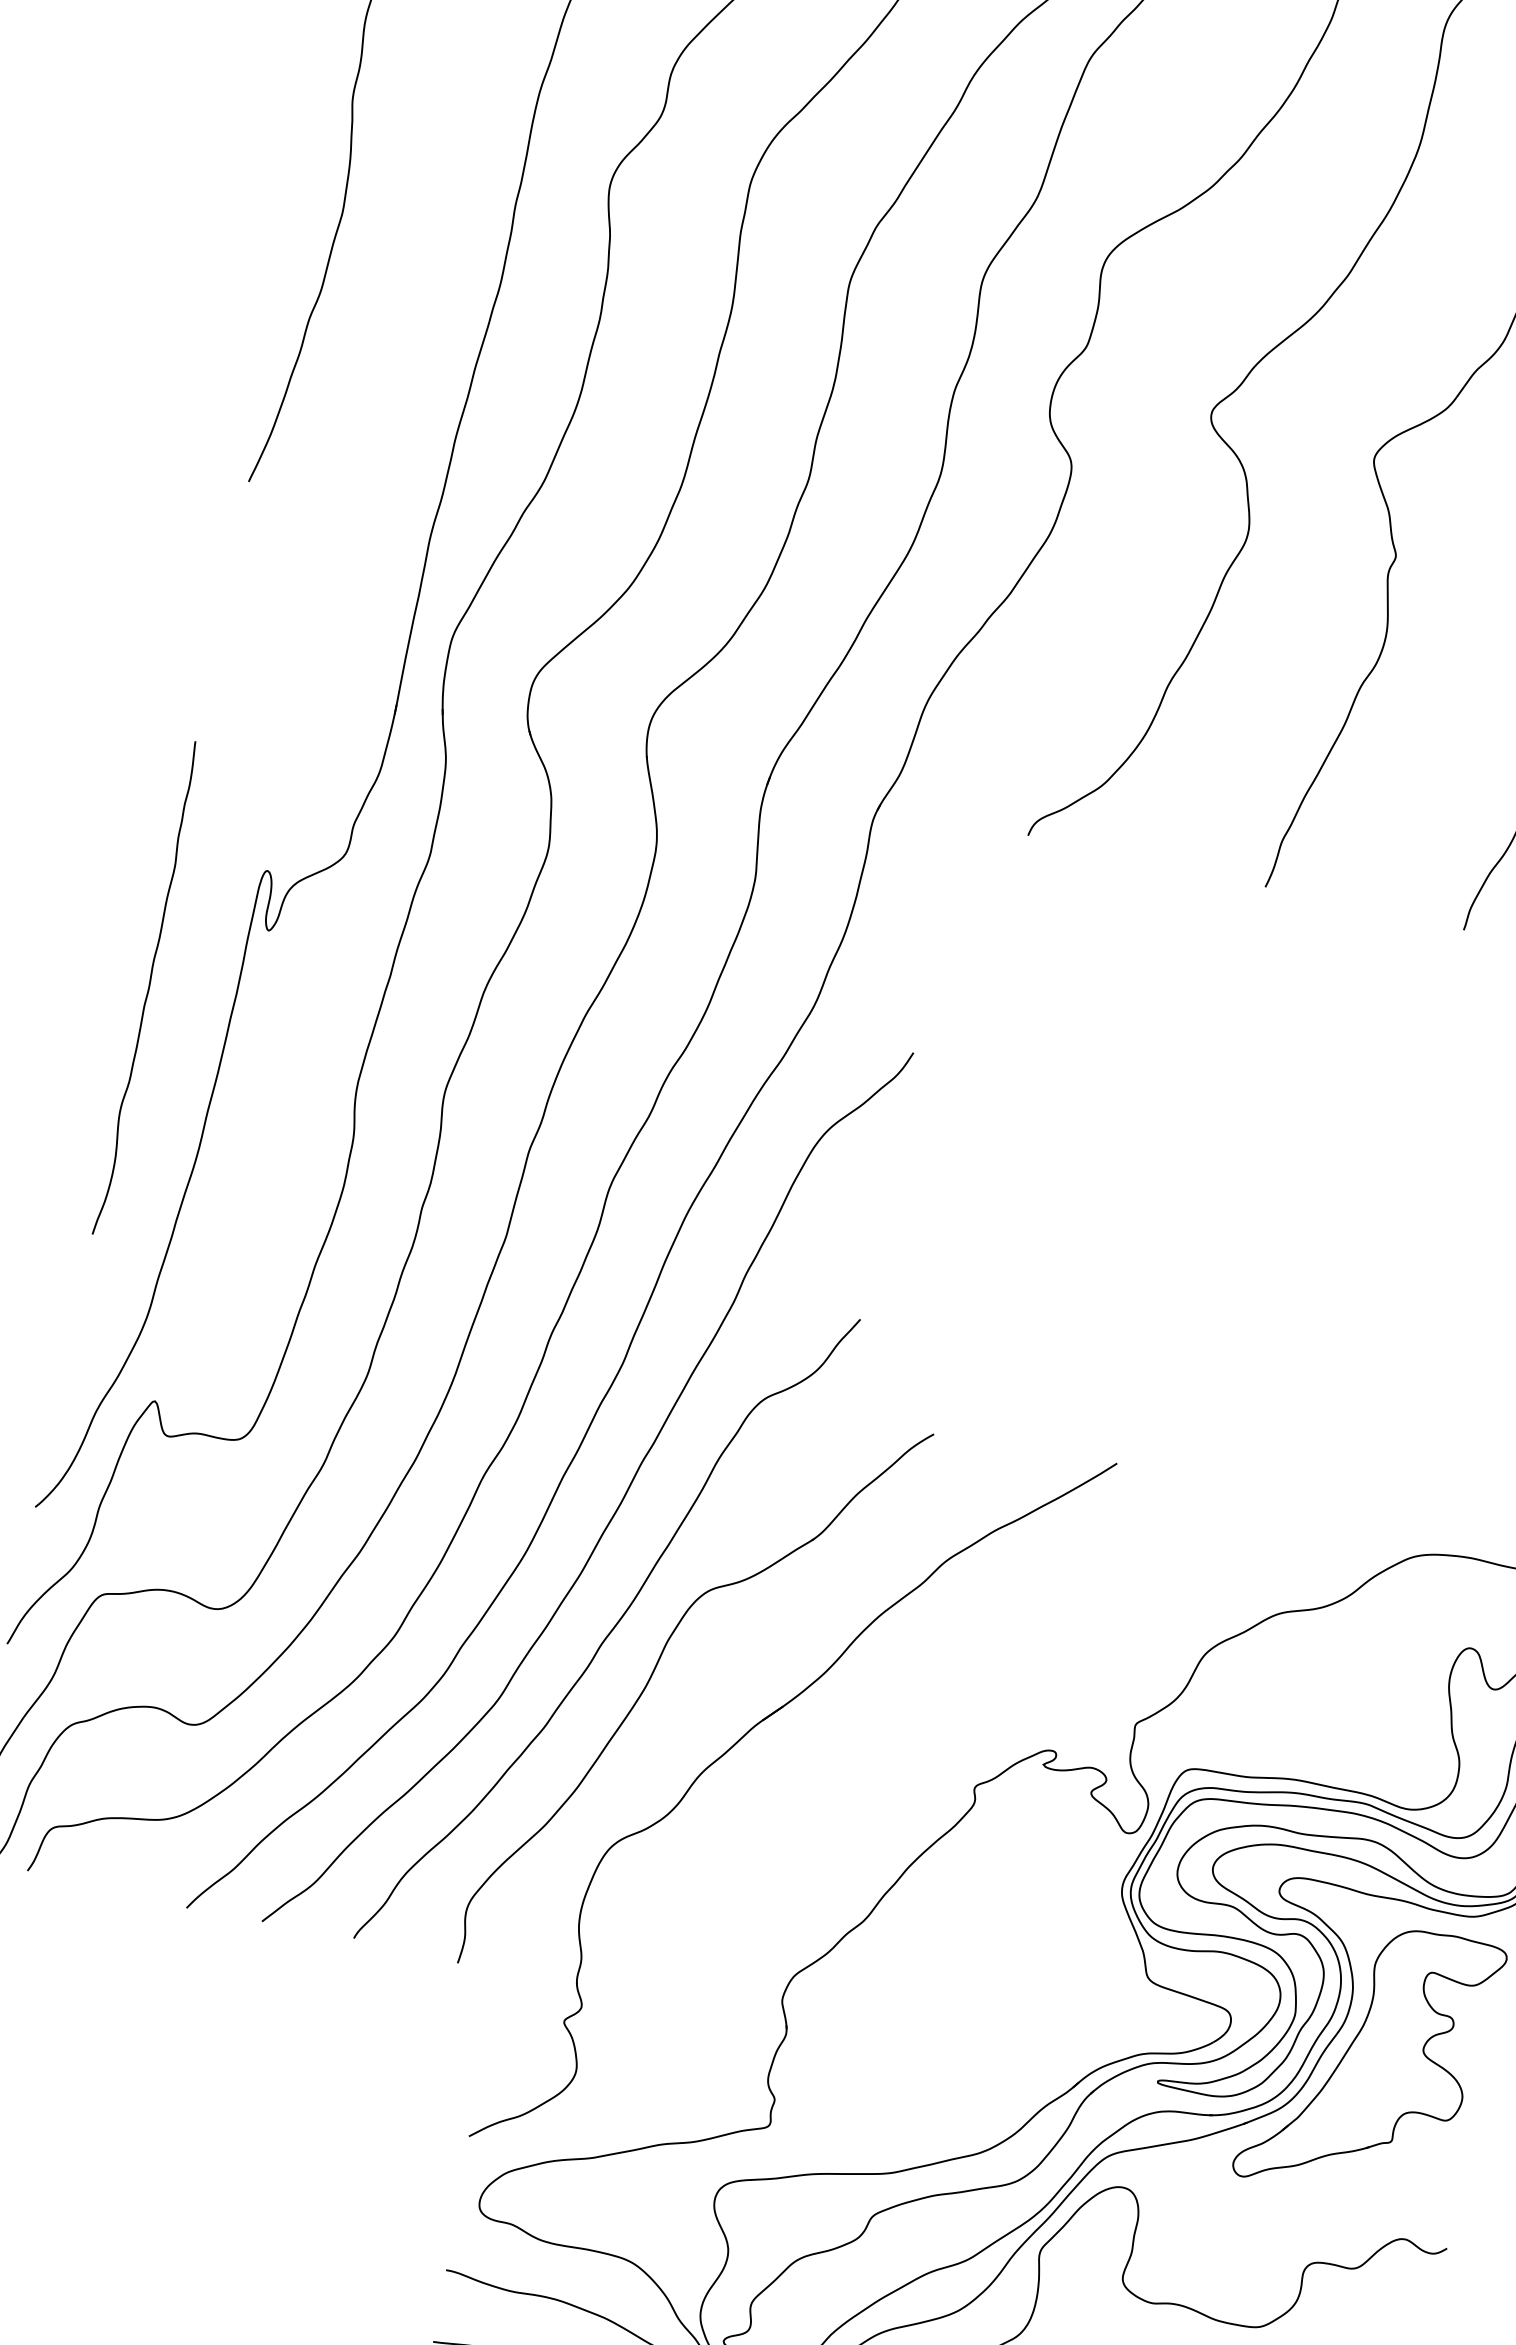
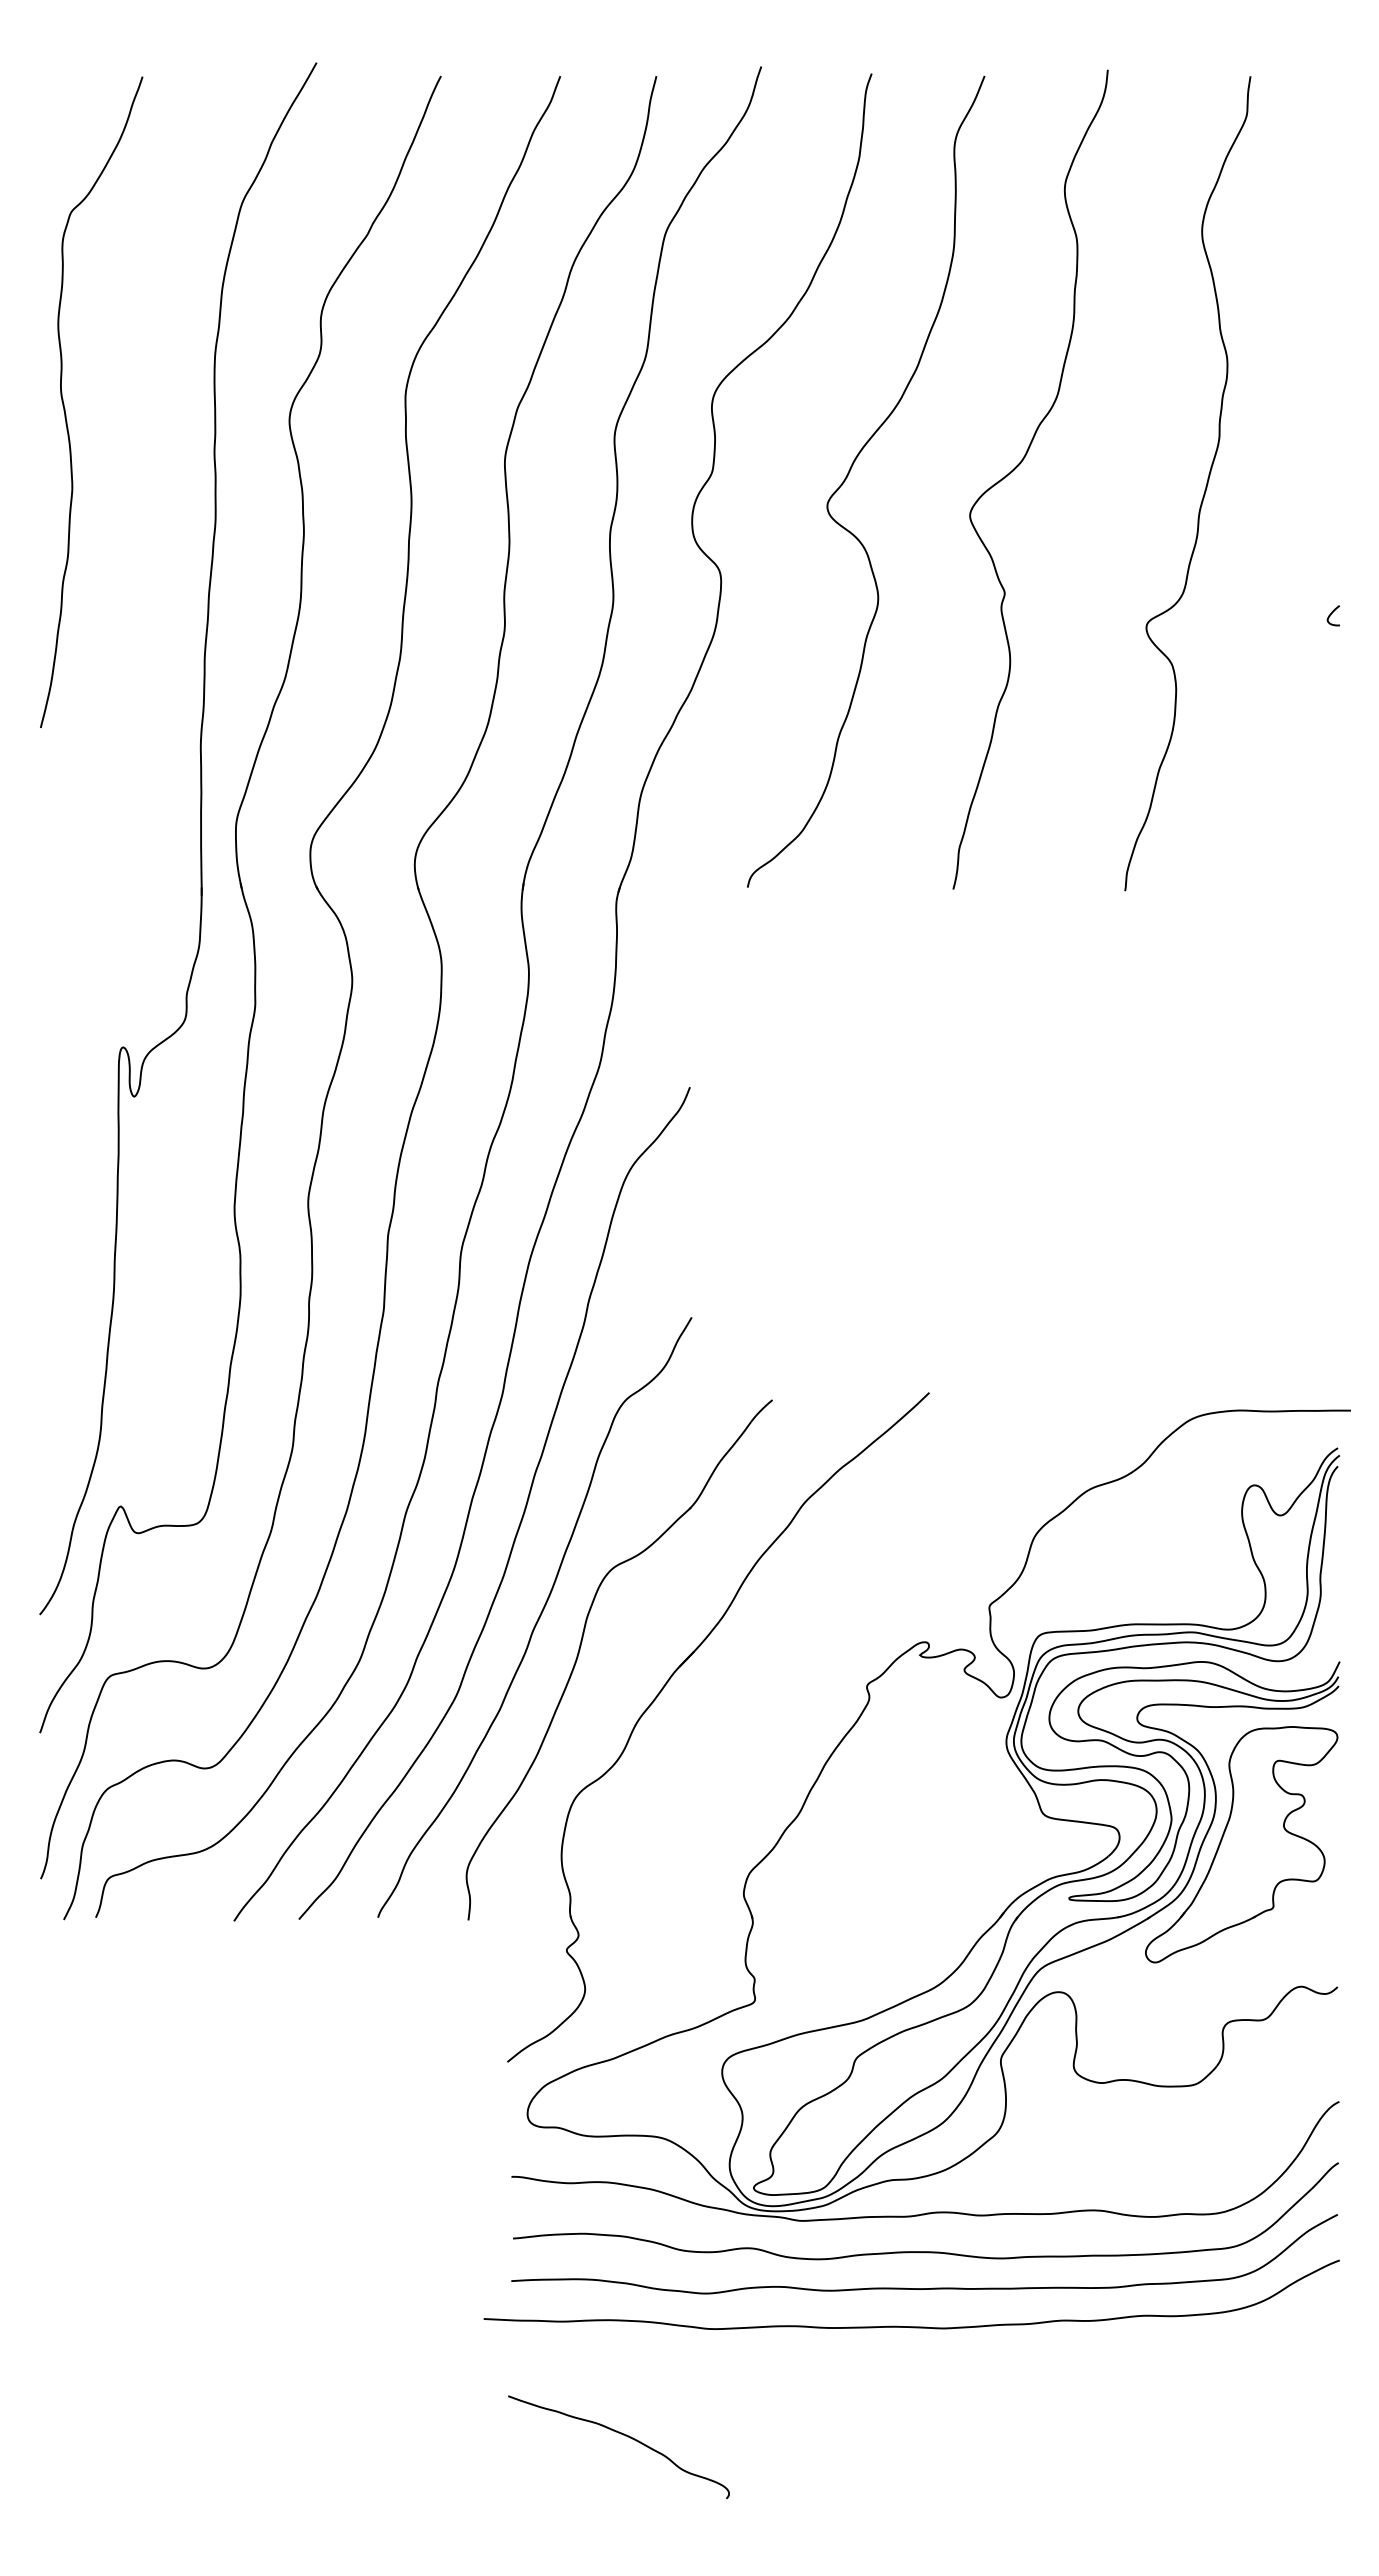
curve: (148, 988) -> (44, 1165), removed

